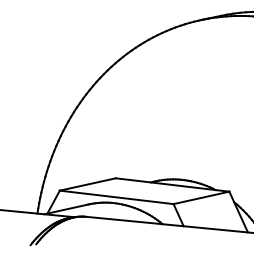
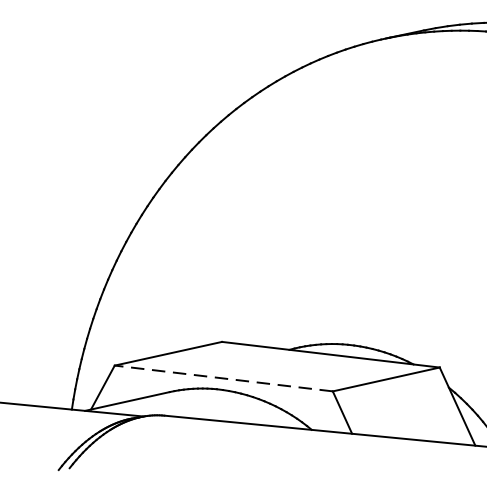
line: (116, 197) -> (223, 378), solid -> dashed

